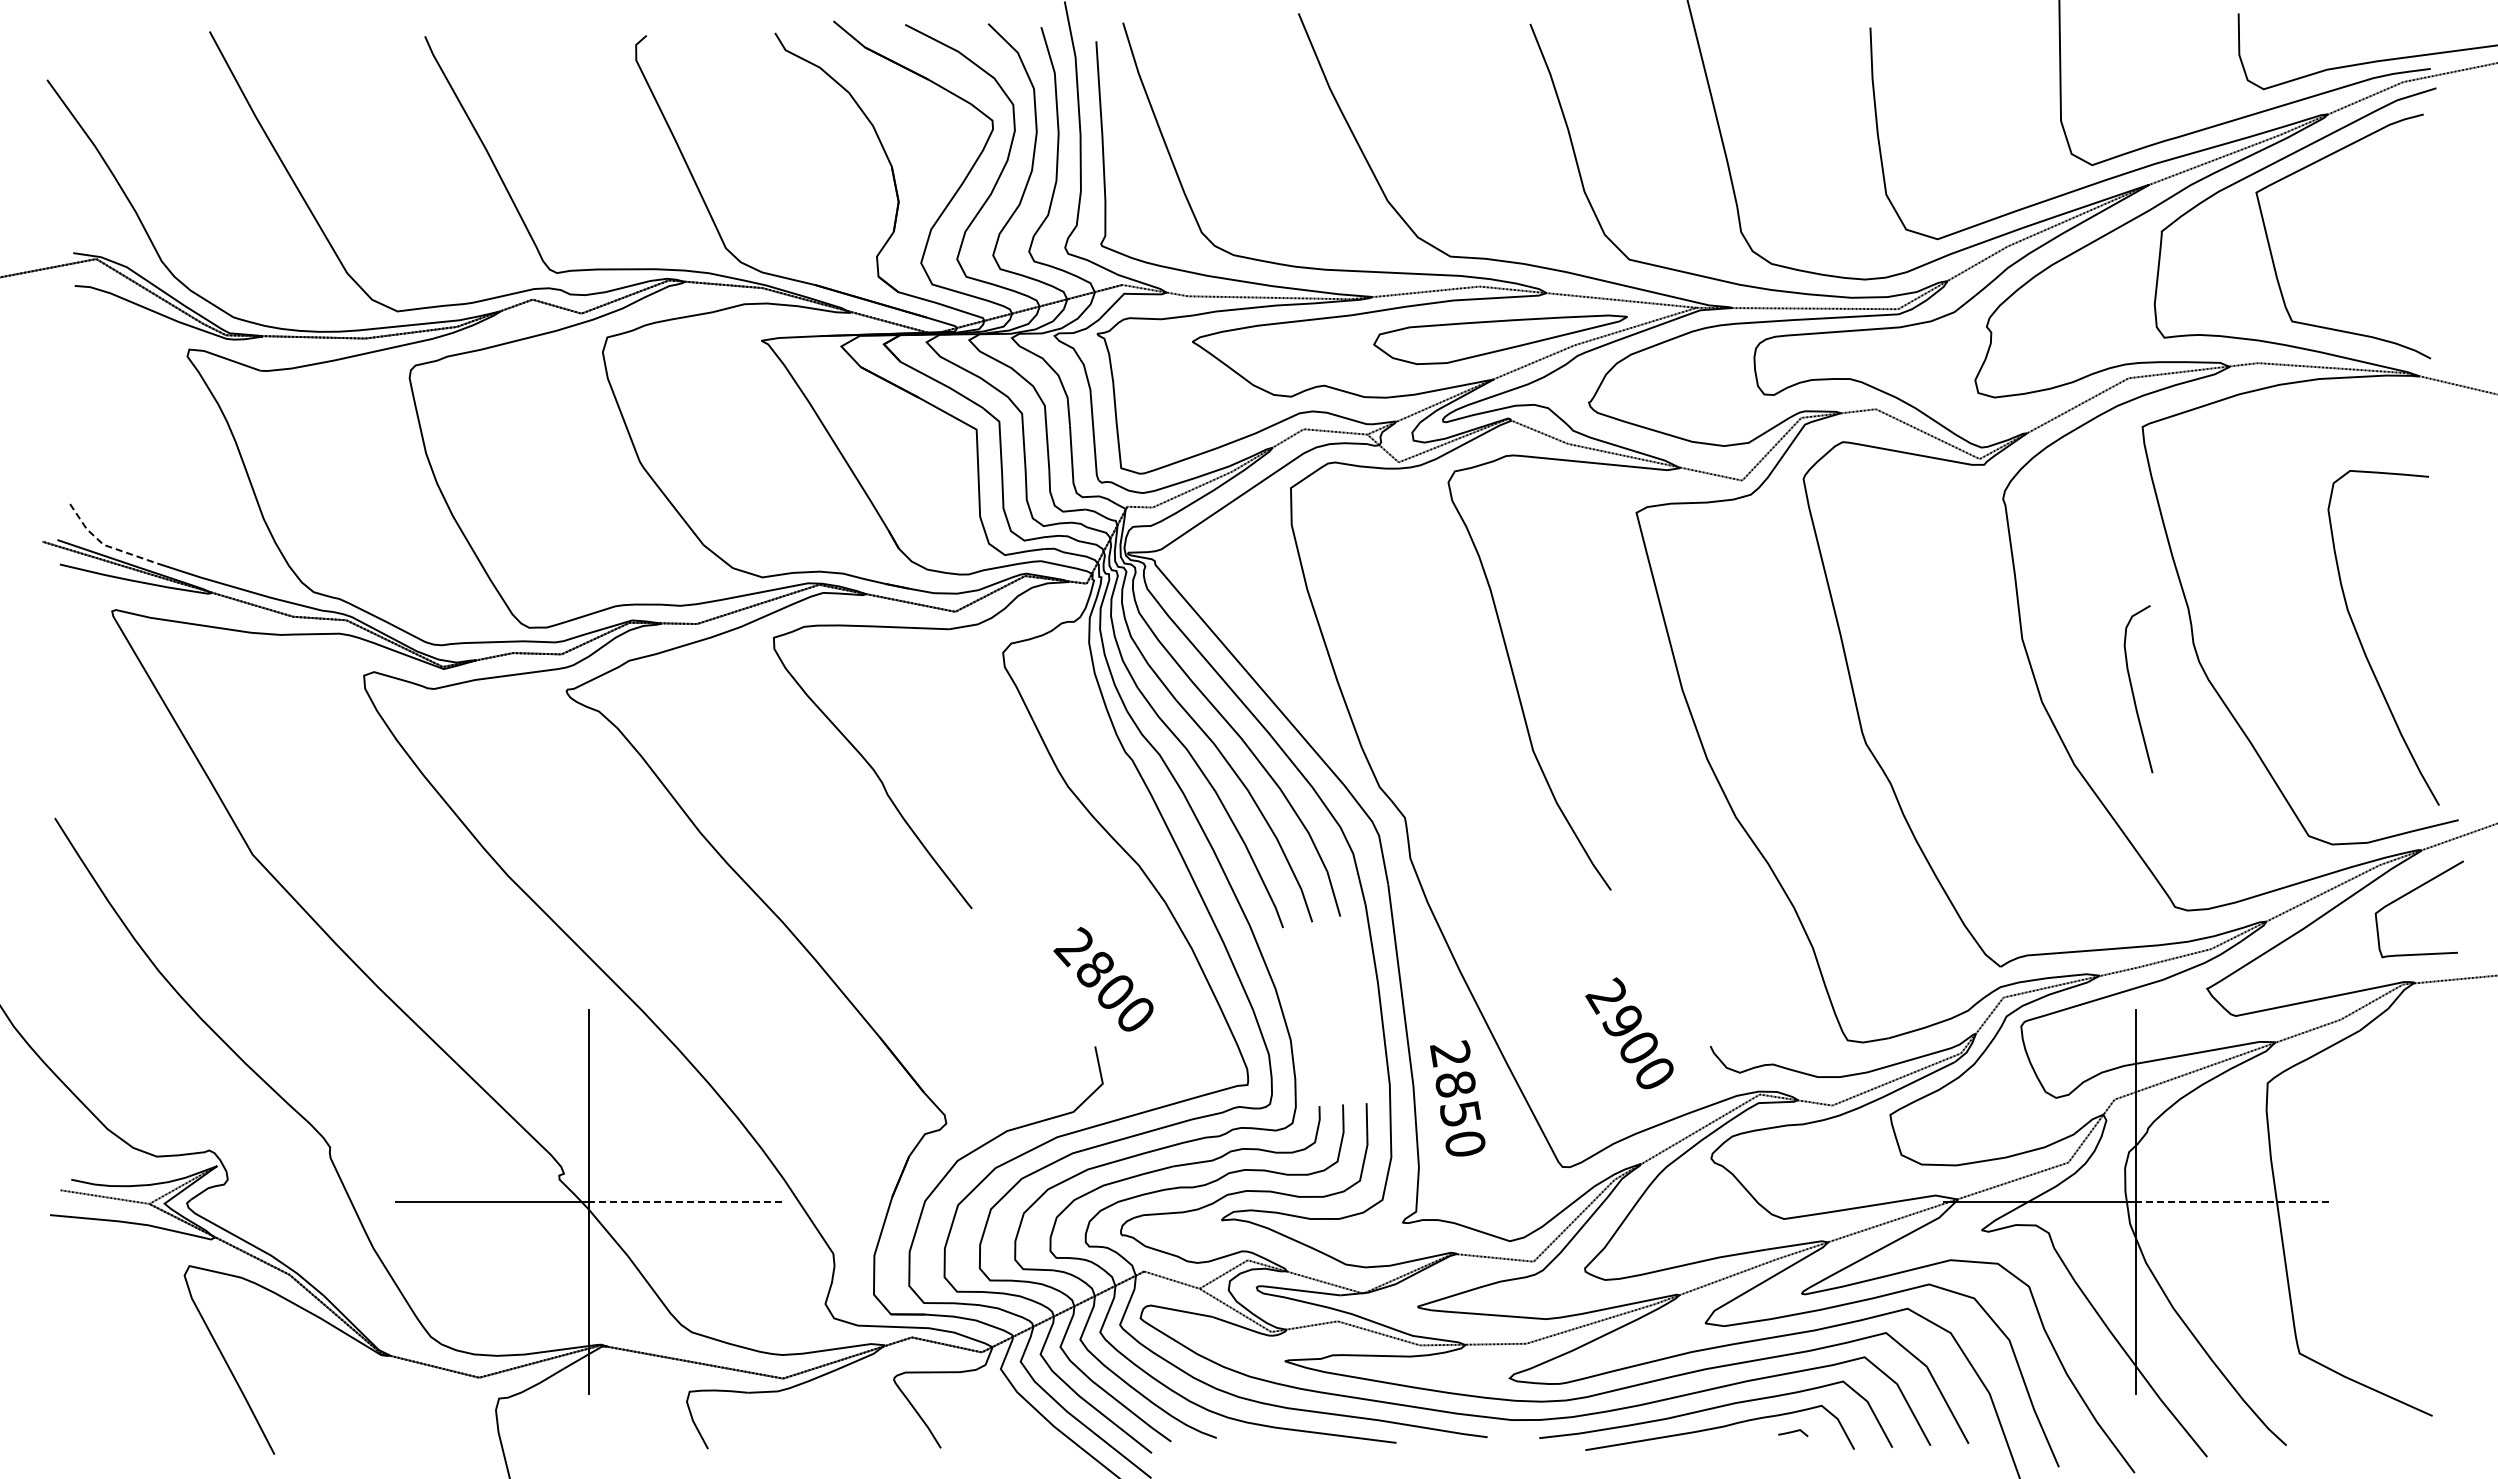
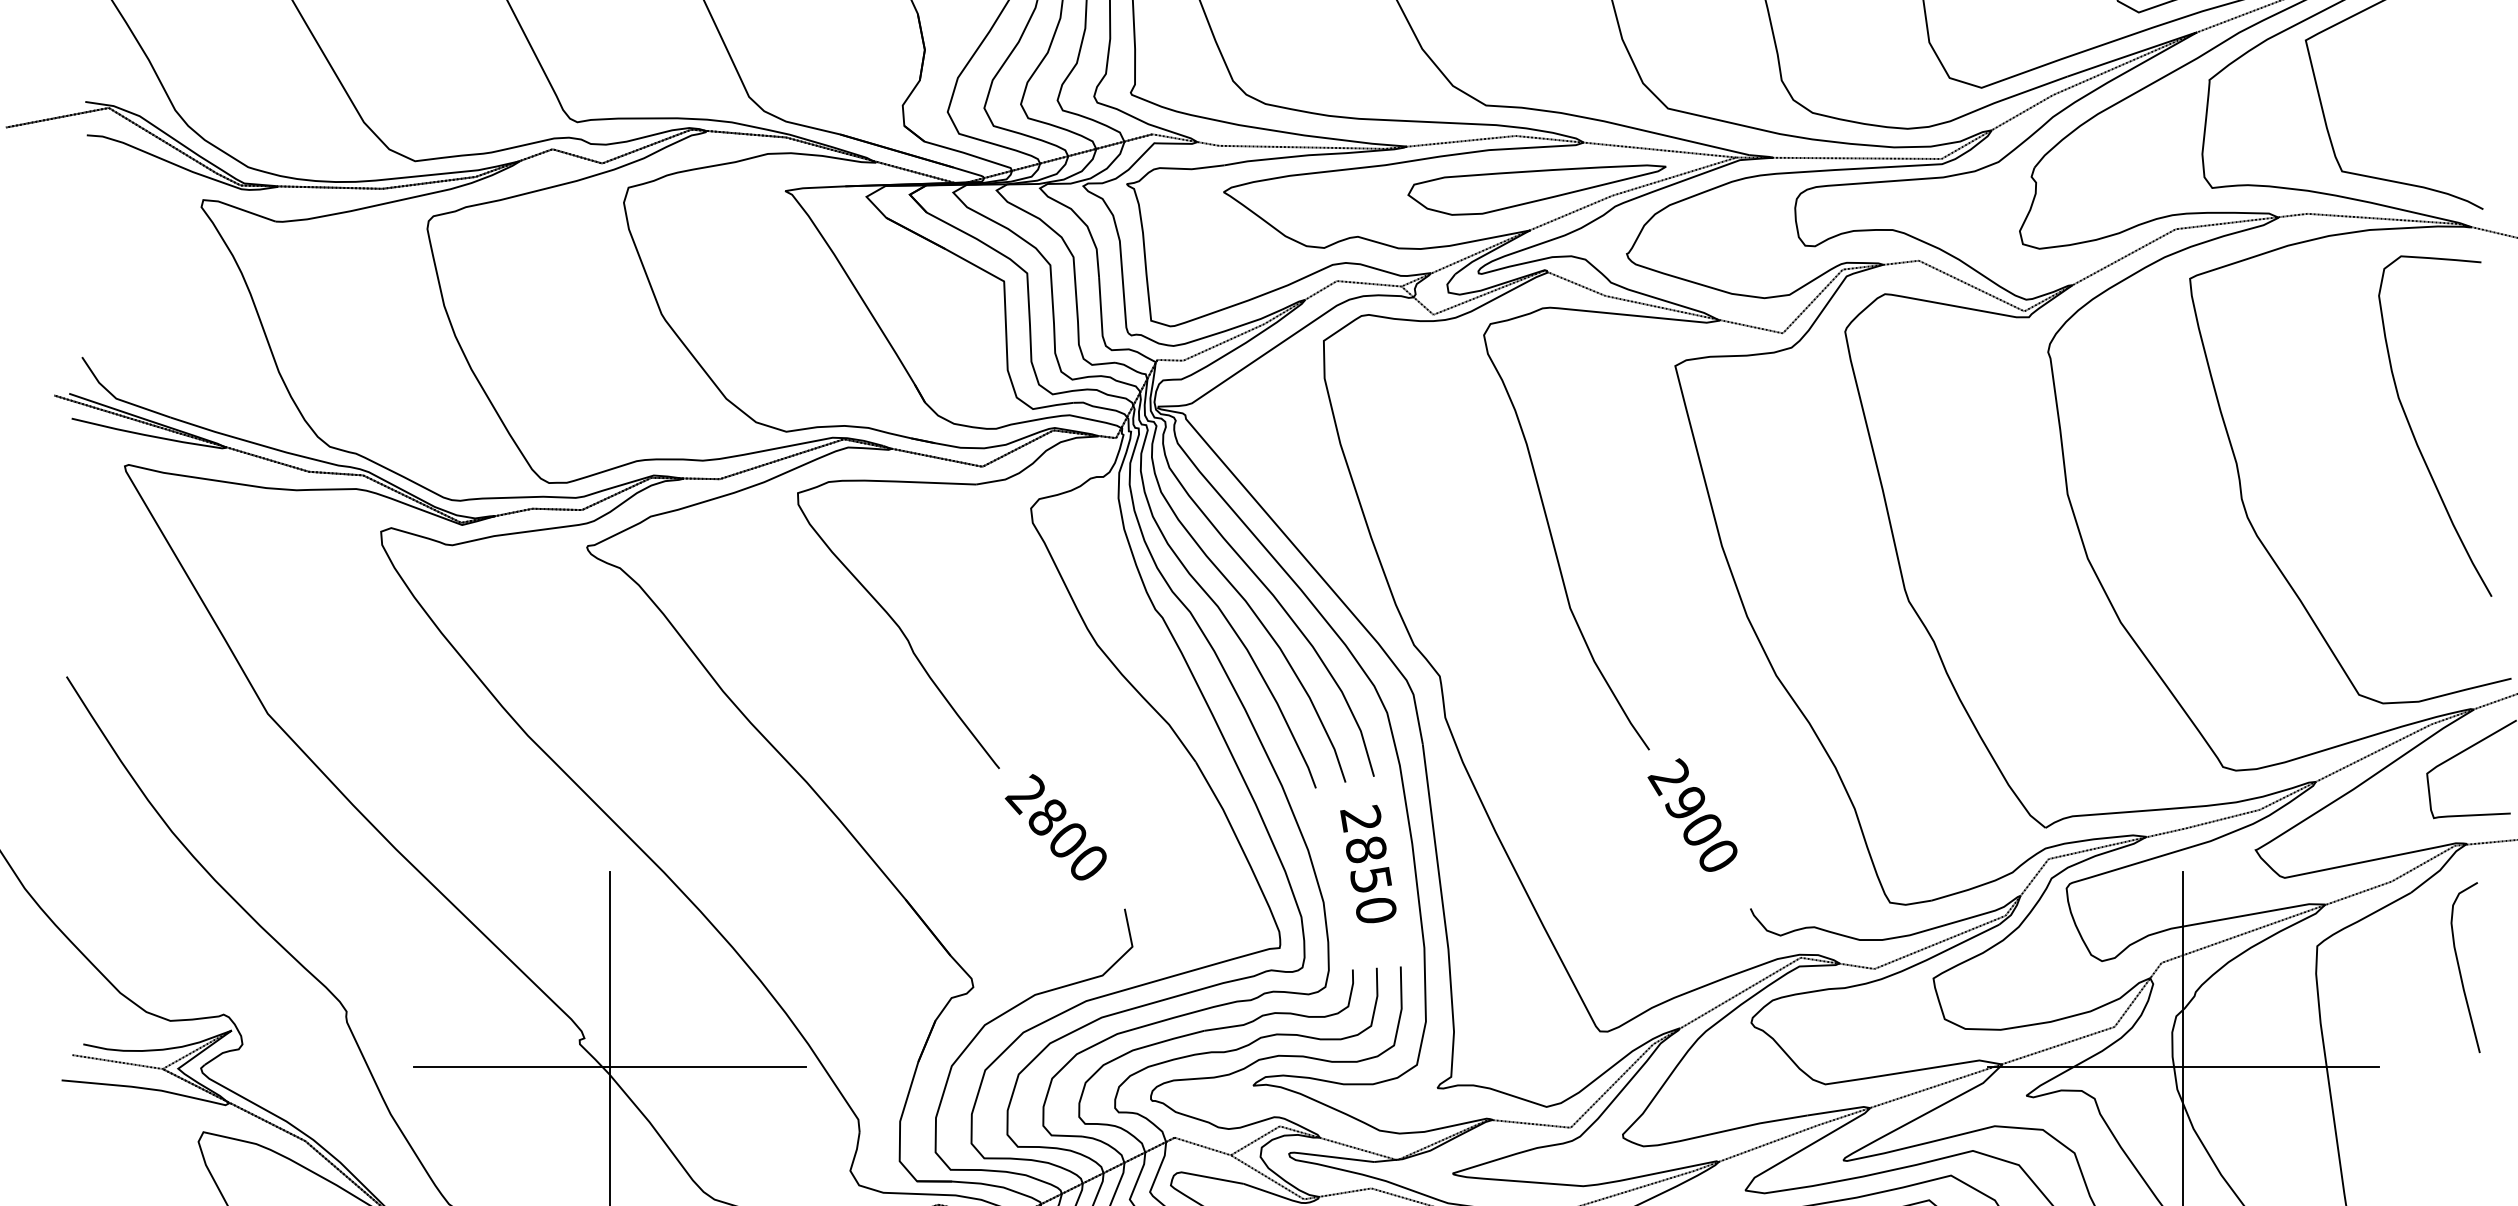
line: (103, 544) -> (116, 398), dashed -> solid
curve: (2363, 646) -> (2414, 434), moved
curve: (2133, 690) -> (2460, 968), moved
text: (1103, 979) -> (1055, 827), moved
text: (1629, 1033) -> (1692, 815), moved
text: (1457, 1098) -> (1368, 864), moved
line: (684, 1202) -> (707, 1067), dashed -> solid
line: (2231, 1202) -> (2280, 1067), dashed -> solid

